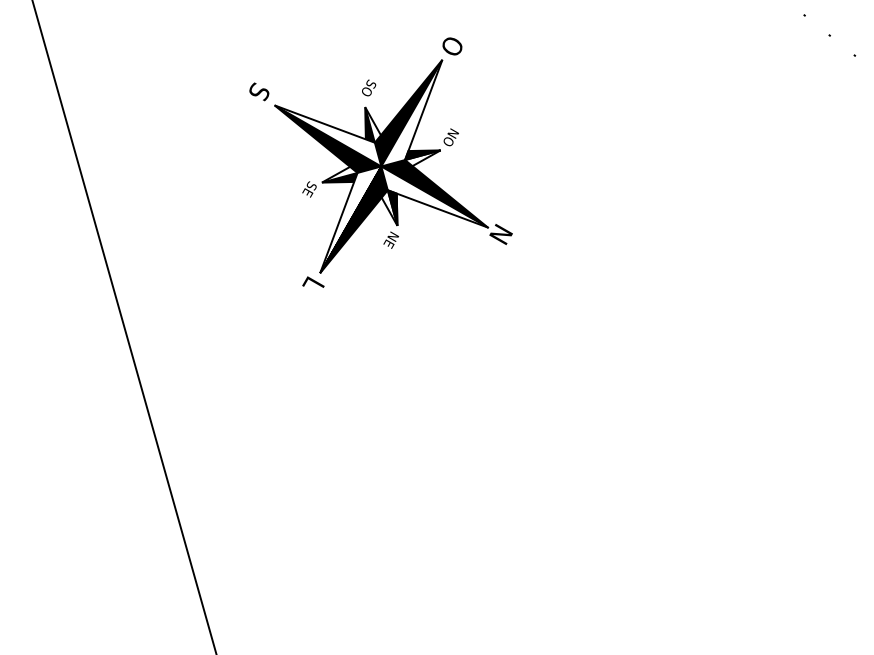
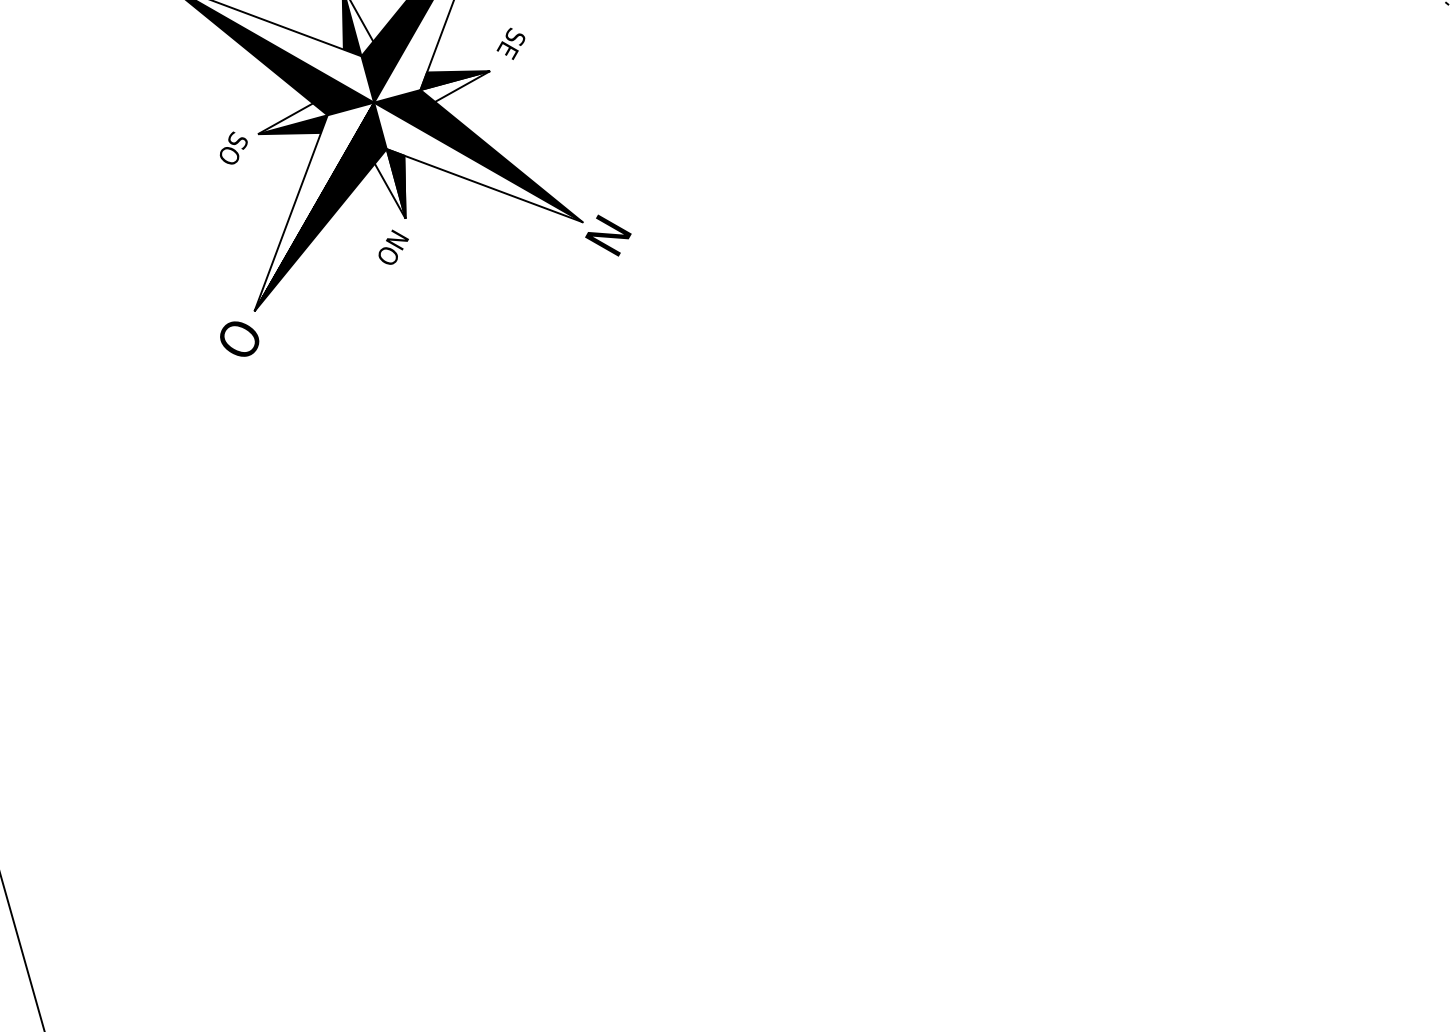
text: (451, 137) -> (511, 45), NO -> SE
text: (307, 193) -> (229, 155), SE -> SO
text: (388, 244) -> (388, 255), NE -> NO
text: (313, 286) -> (241, 337), L -> O

